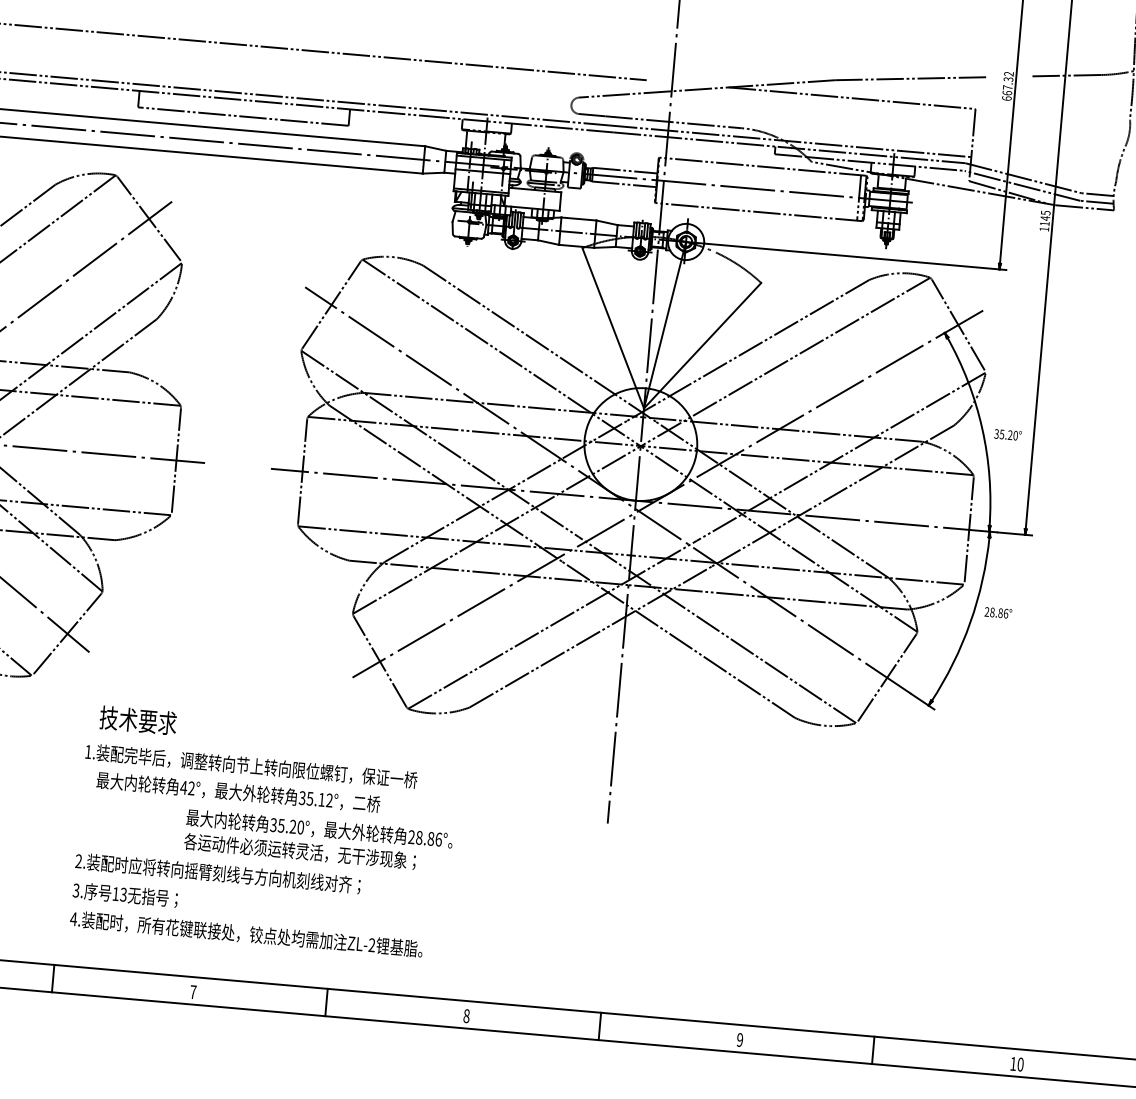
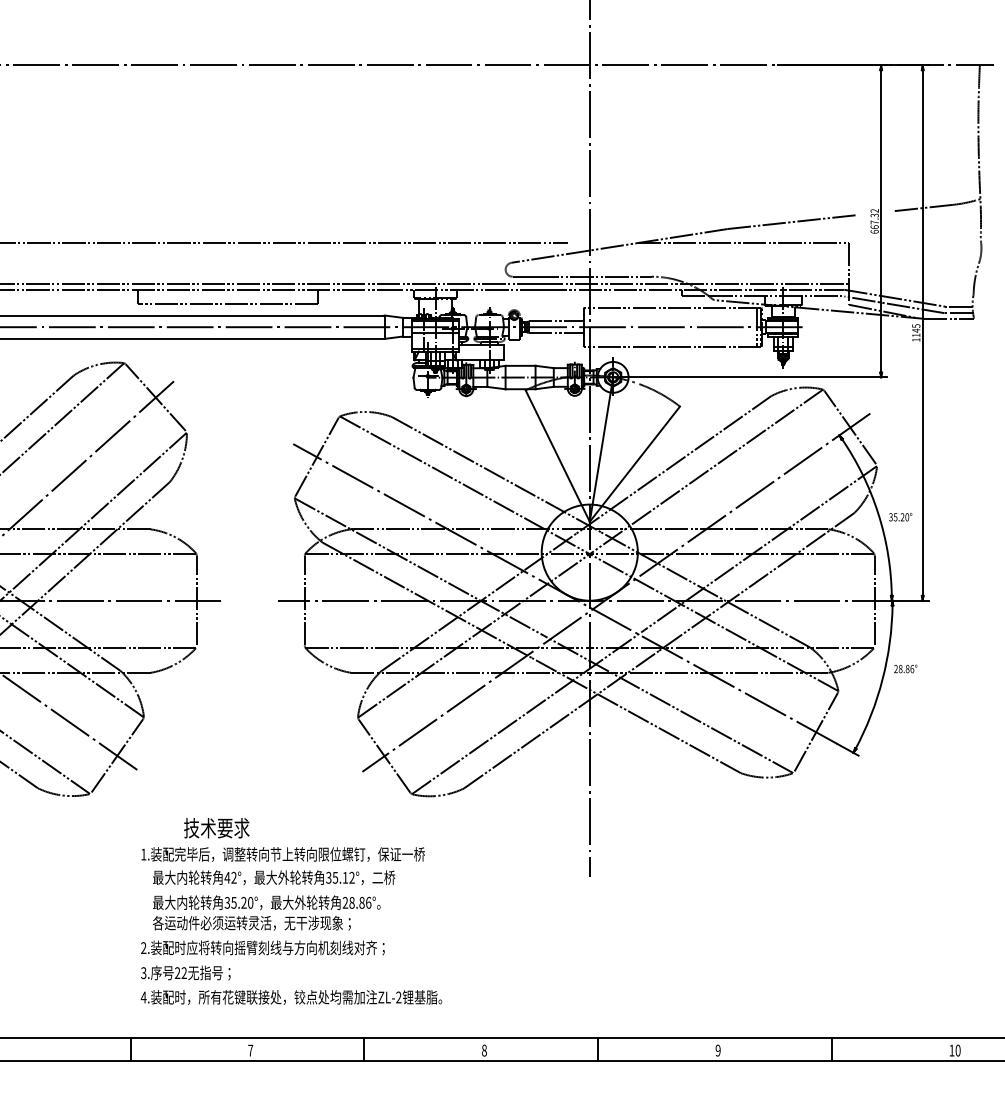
text: (137, 720) -> (216, 828), moved
text: (318, 840) -> (266, 912), moved
text: (119, 894) -> (180, 973), 13 -> 22

